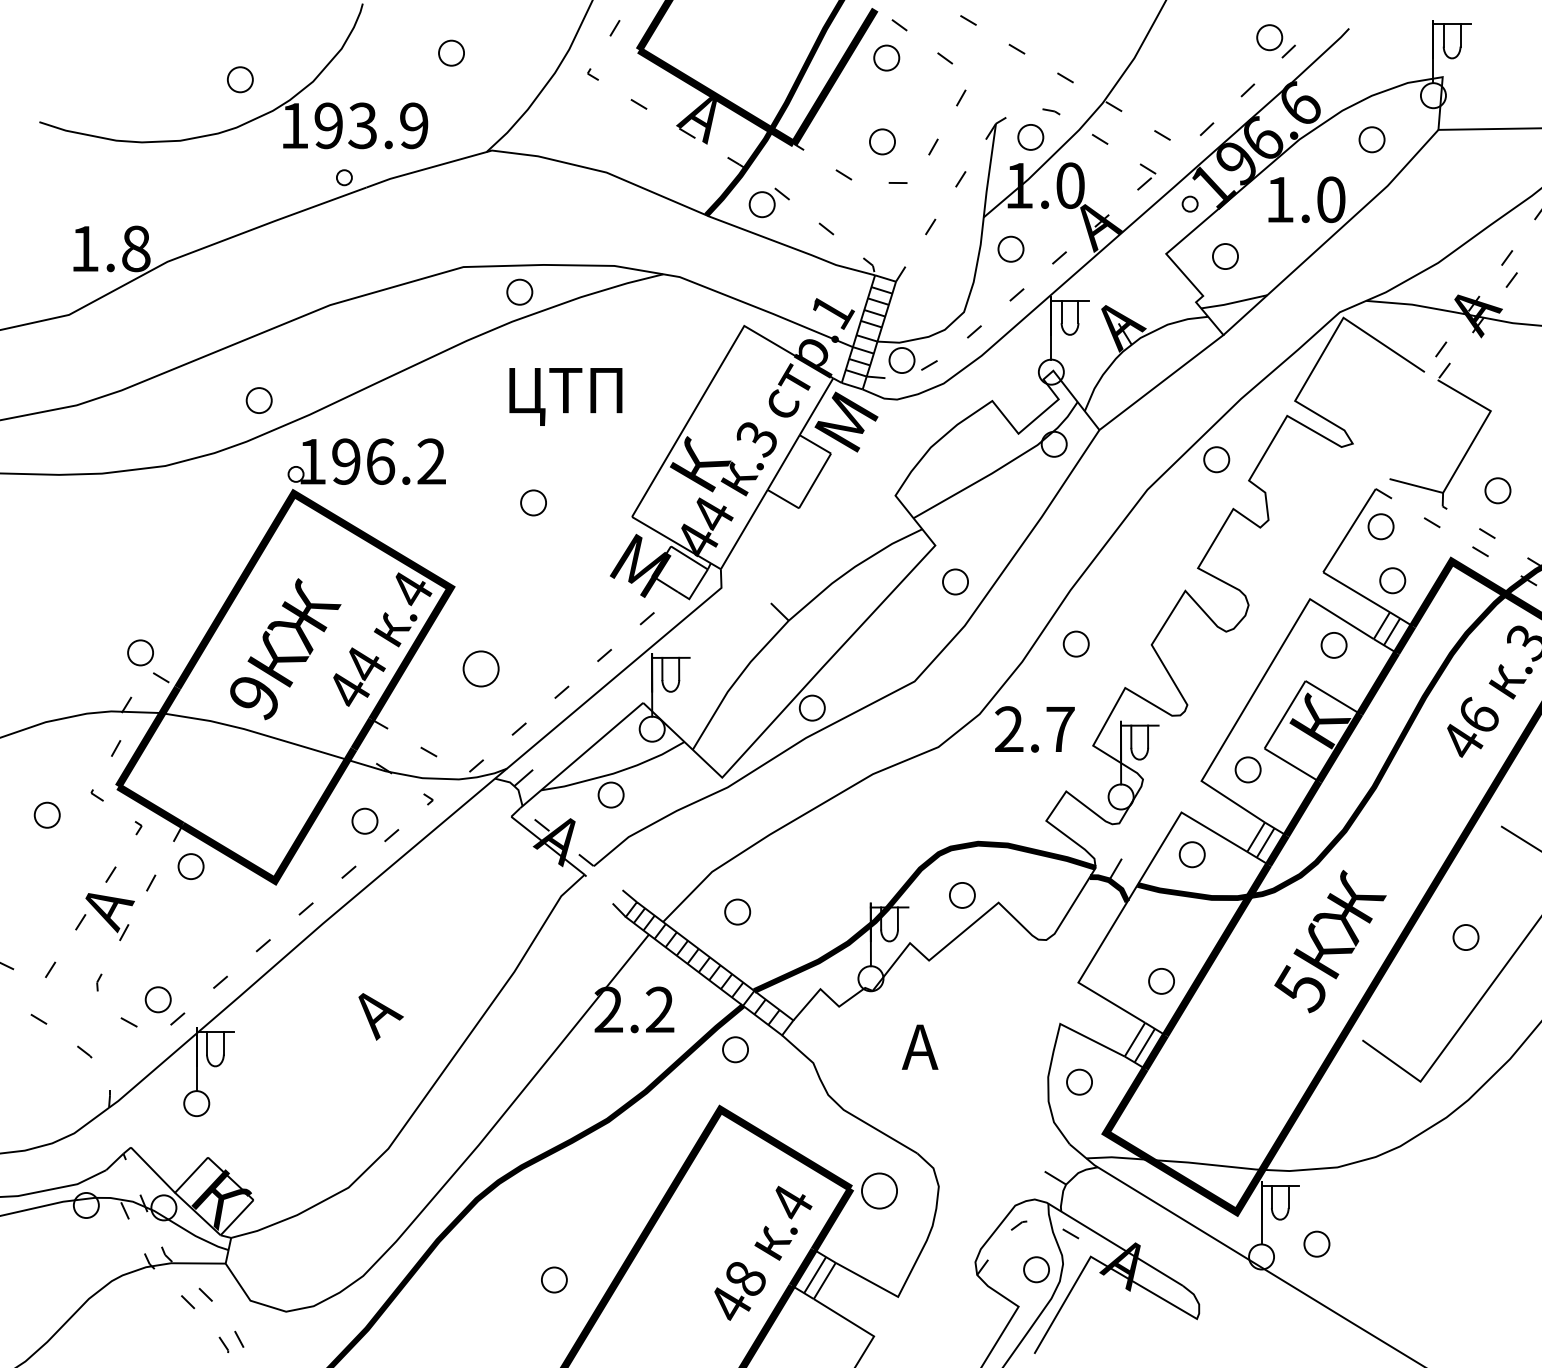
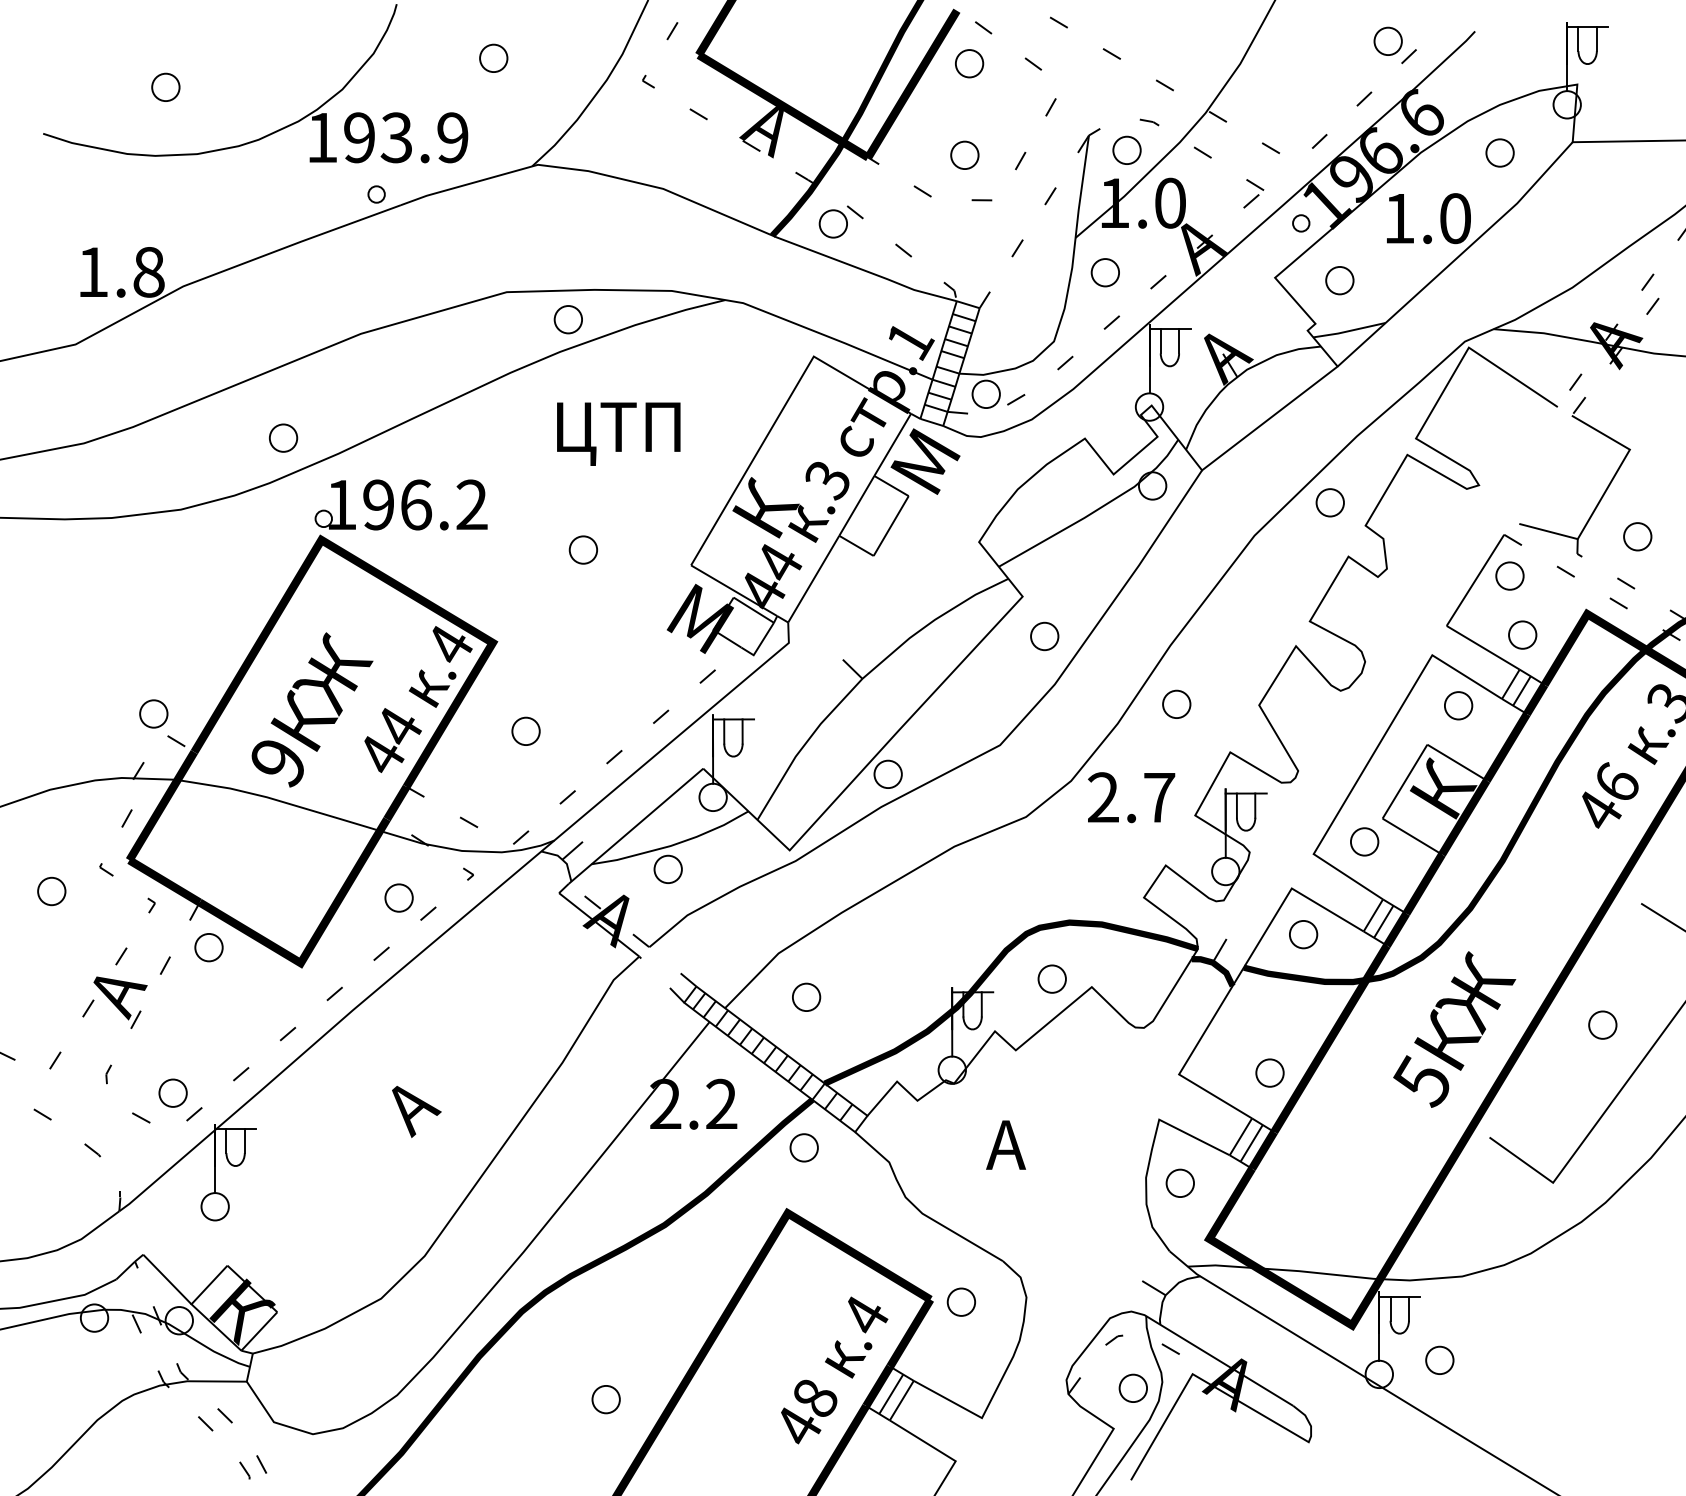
part: (240, 78) -> (165, 86), moved
part: (480, 667) -> (525, 730), size x0.71
part: (878, 1190) -> (960, 1301), size x0.71

